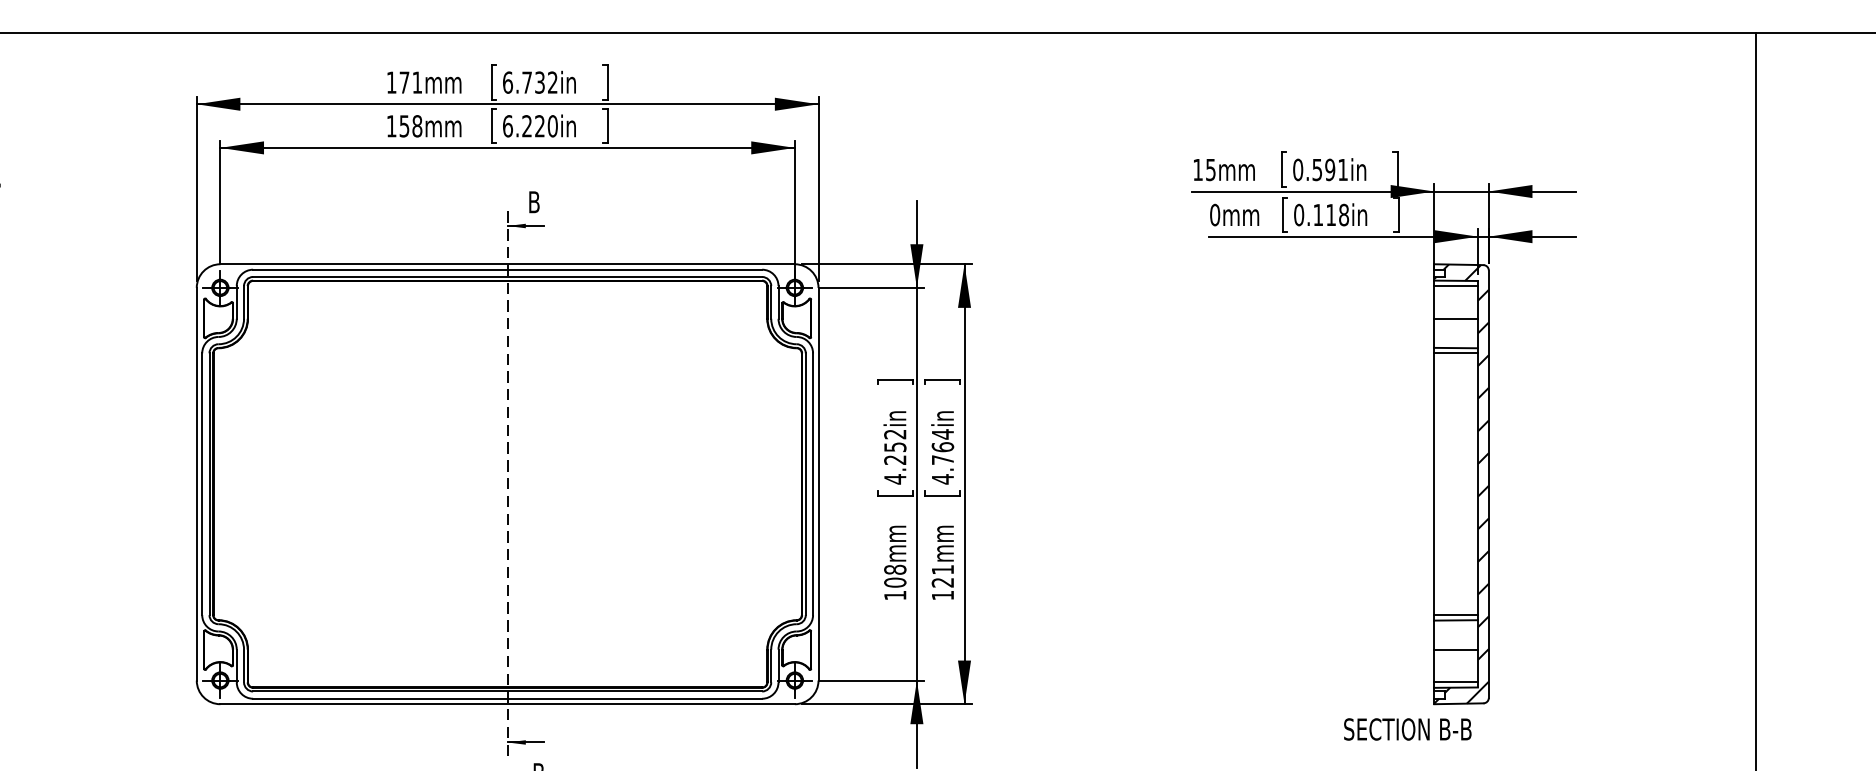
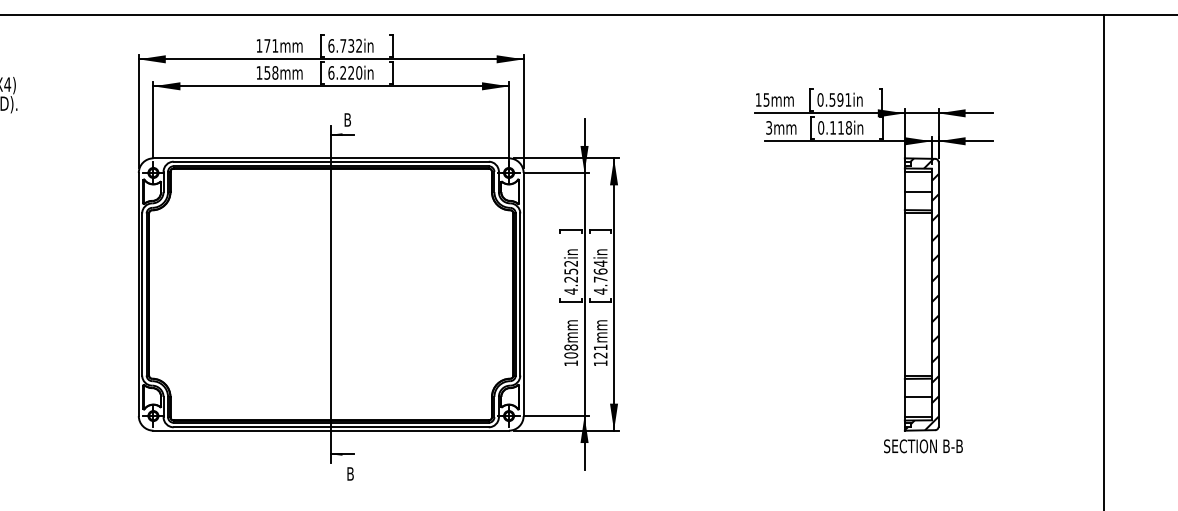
text: (1215, 214) -> (769, 127), 0mm -> 3mm
line: (508, 484) -> (331, 294), dashed -> solid
text: (1407, 729) -> (923, 446), moved

